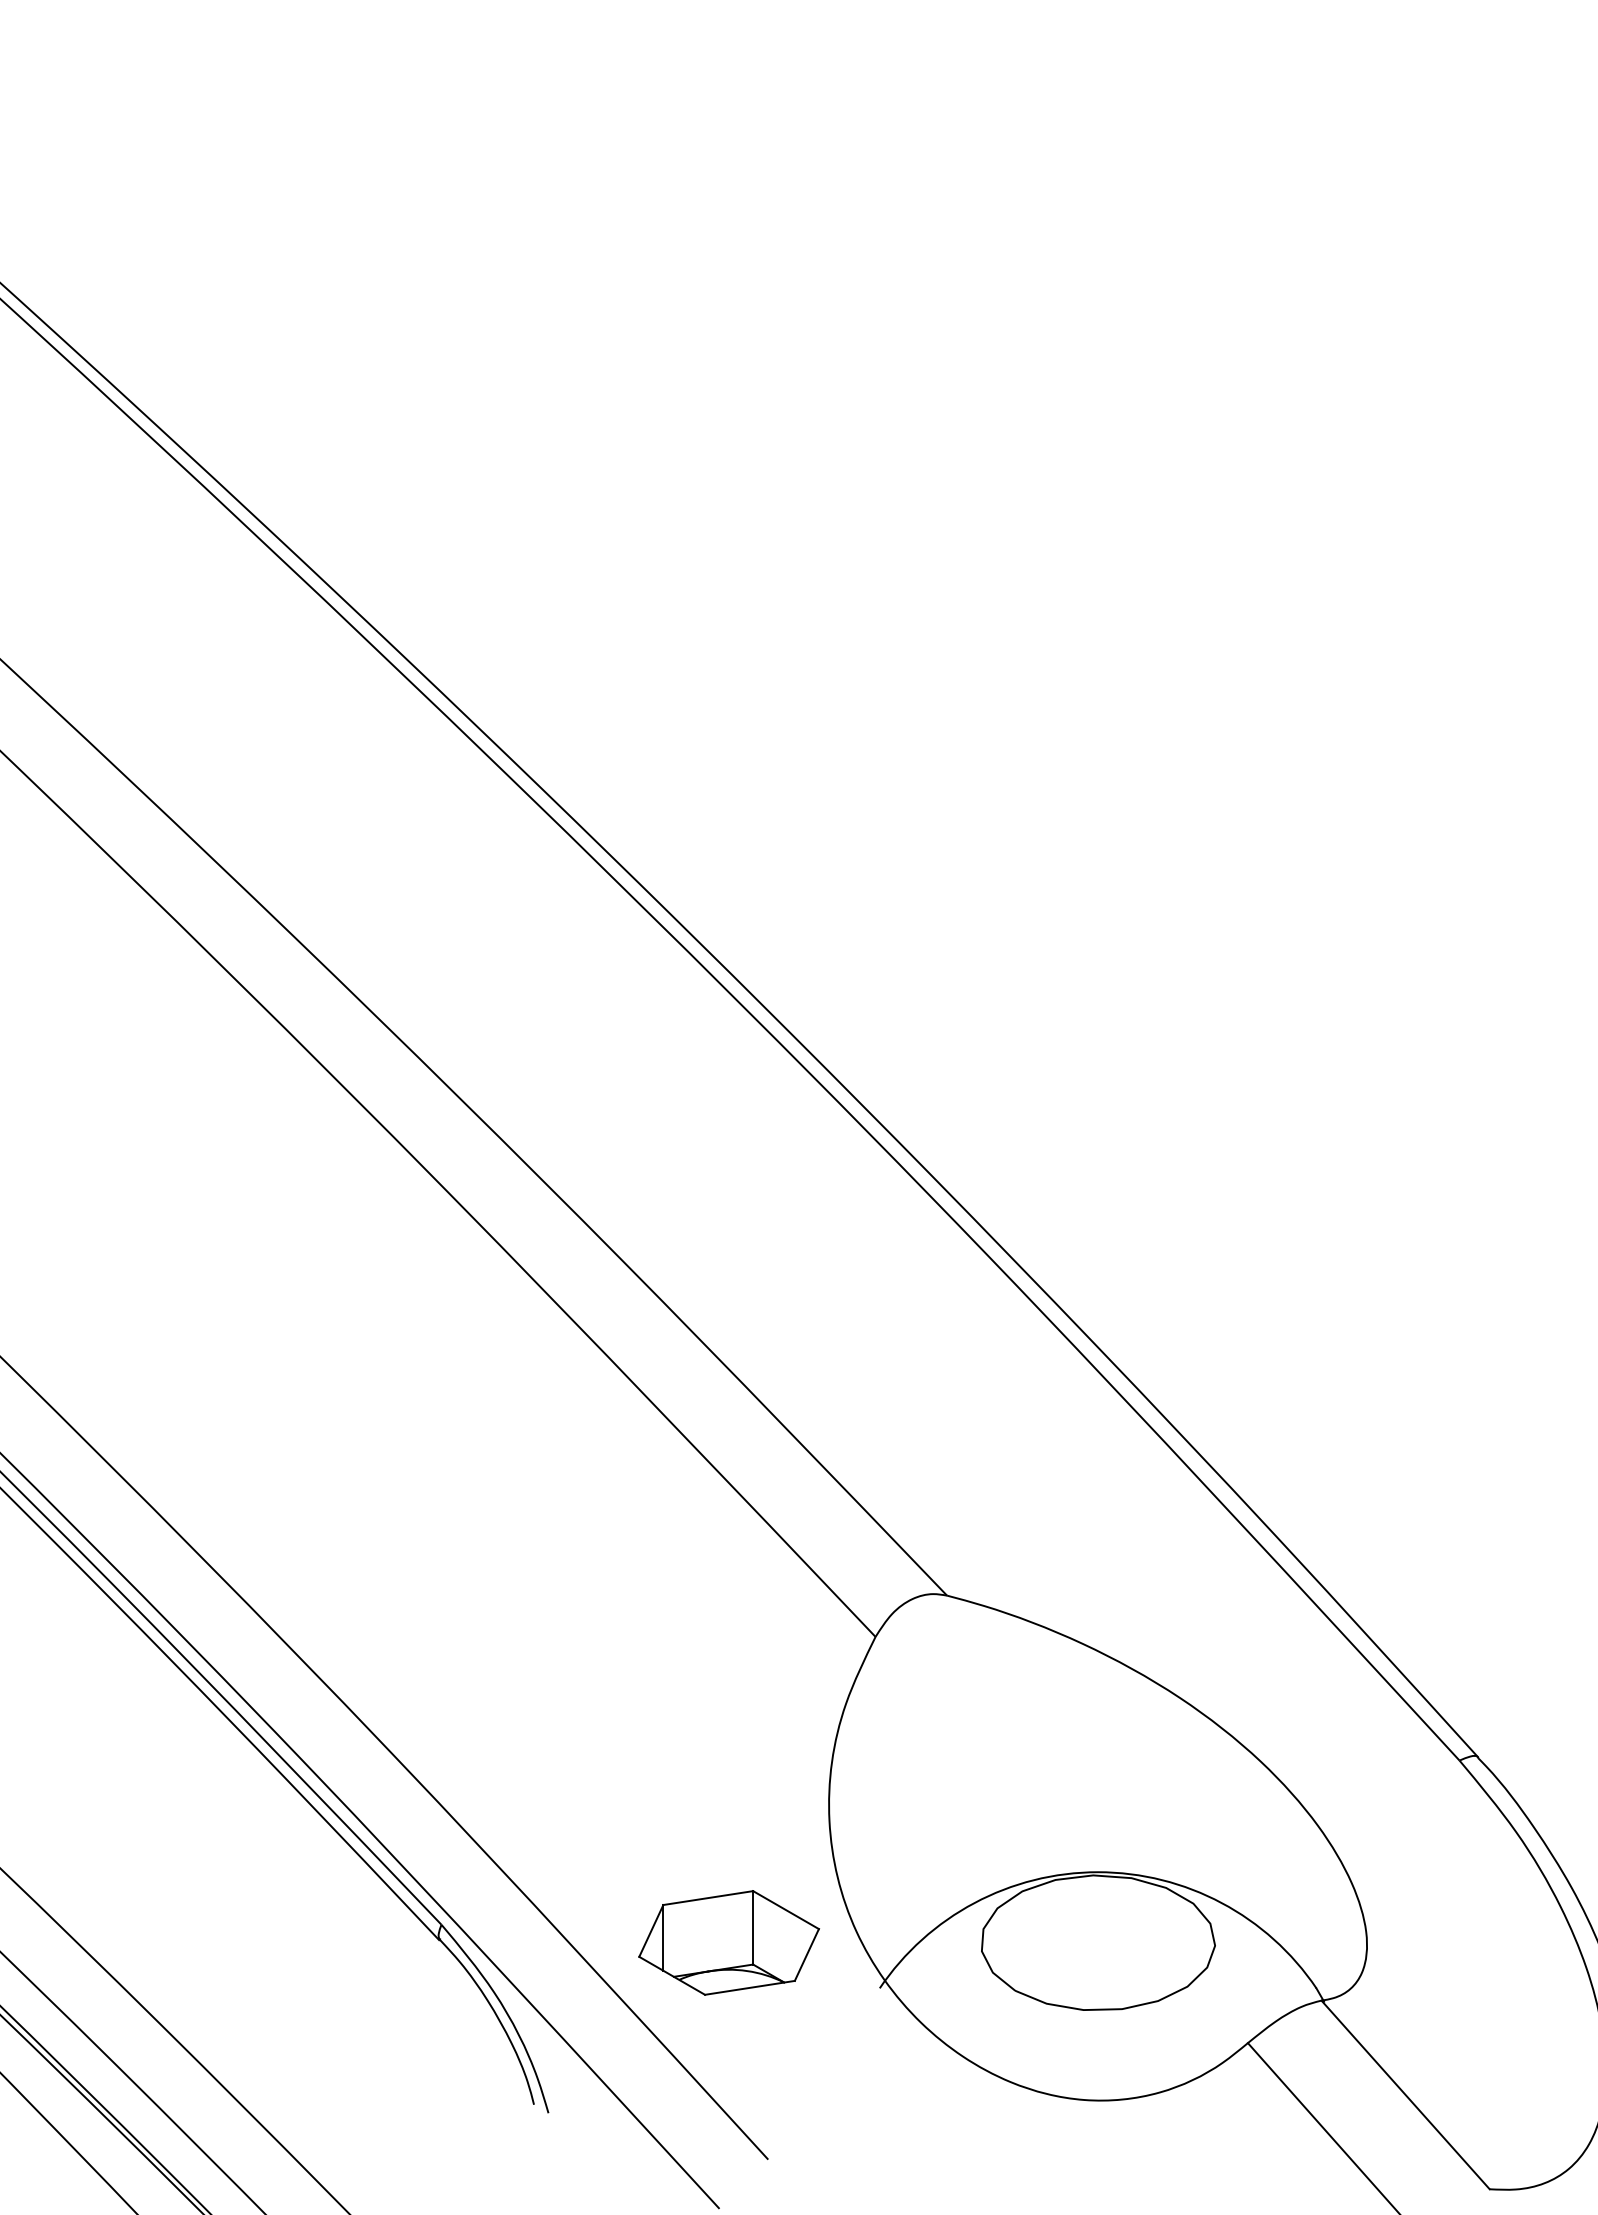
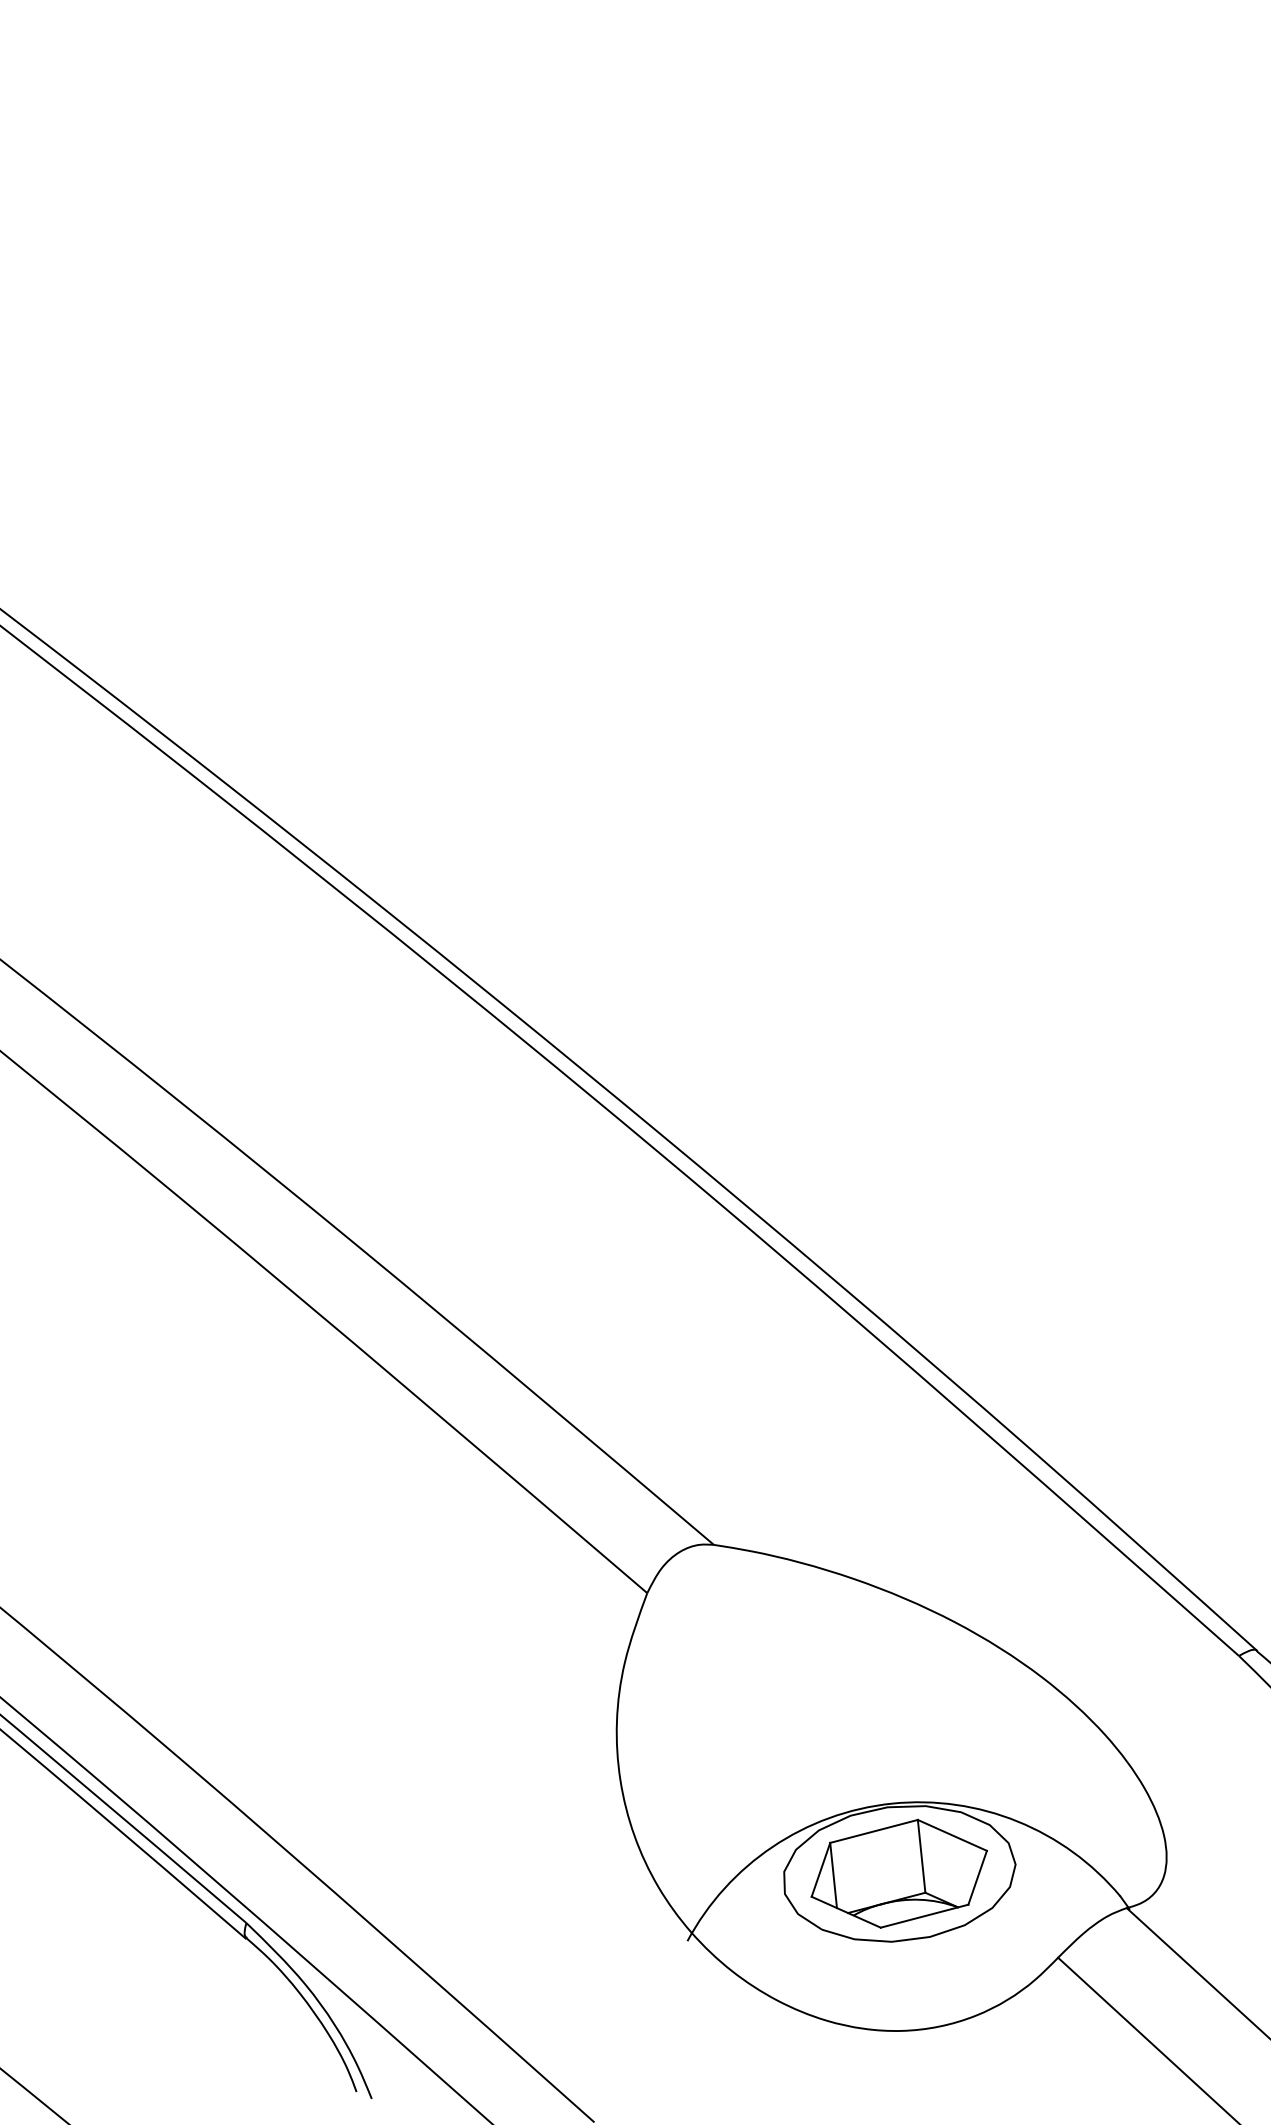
part: (729, 1942) -> (899, 1873), moved

